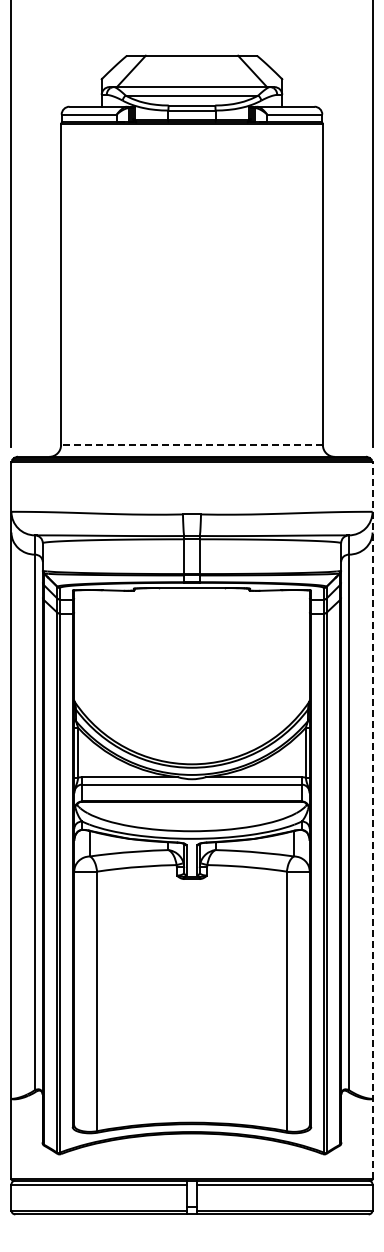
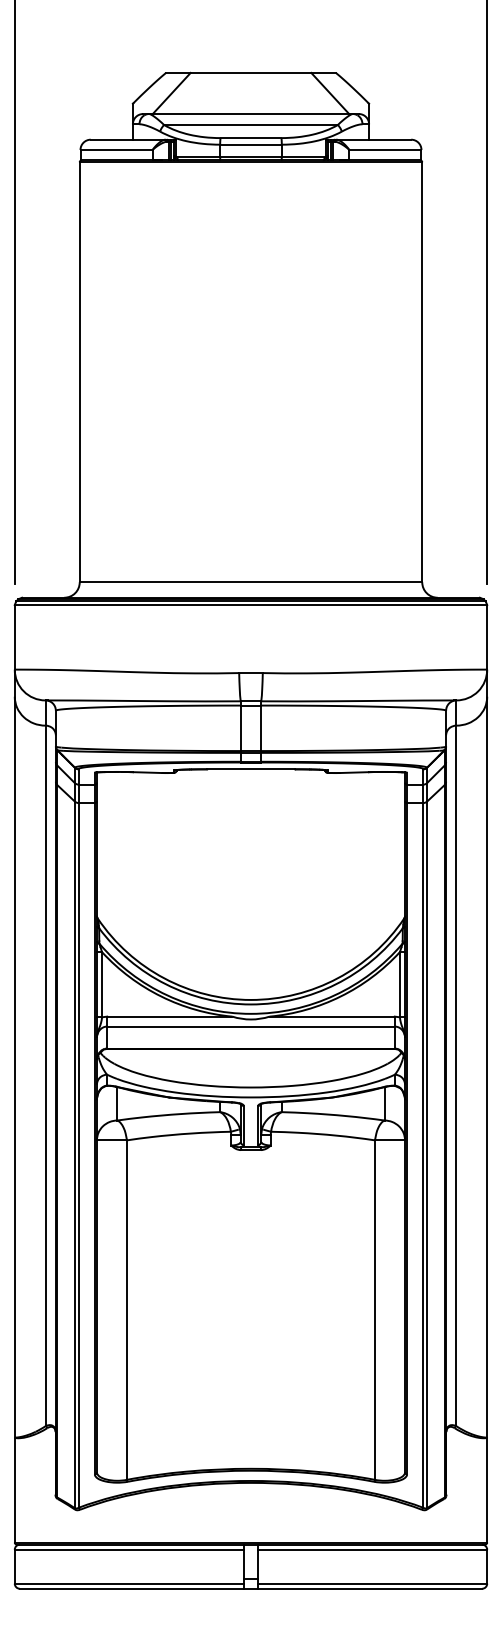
line: (191, 445) -> (250, 582), dashed -> solid
line: (372, 820) -> (487, 1073), dashed -> solid

